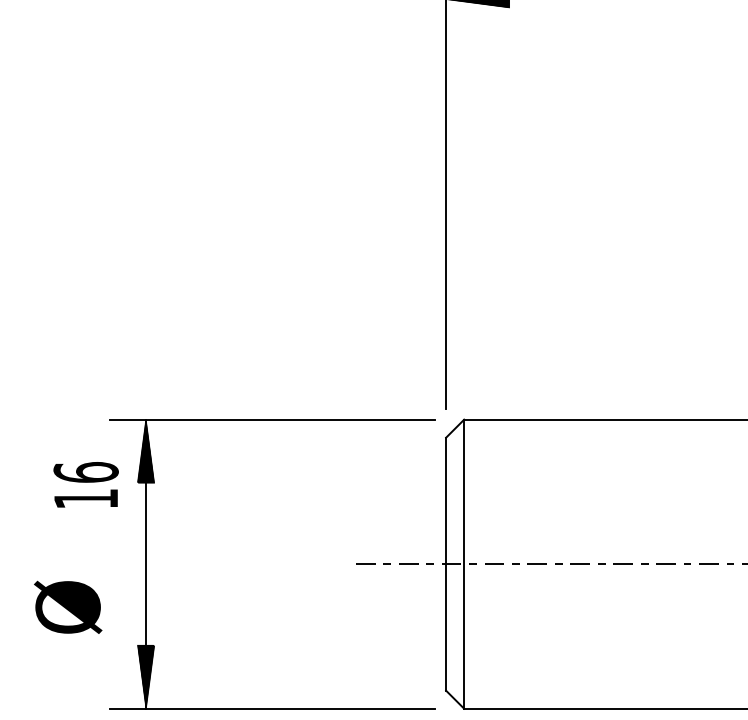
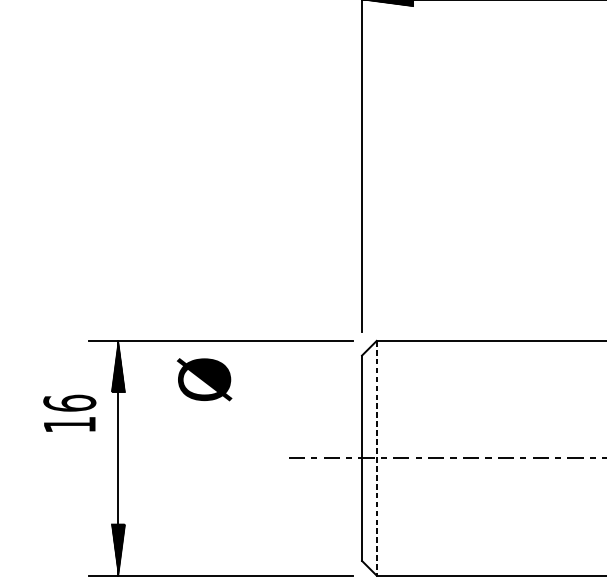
text: (85, 484) -> (69, 413), moved
line: (464, 564) -> (376, 458), solid -> dashed
text: (68, 606) -> (204, 378), moved

